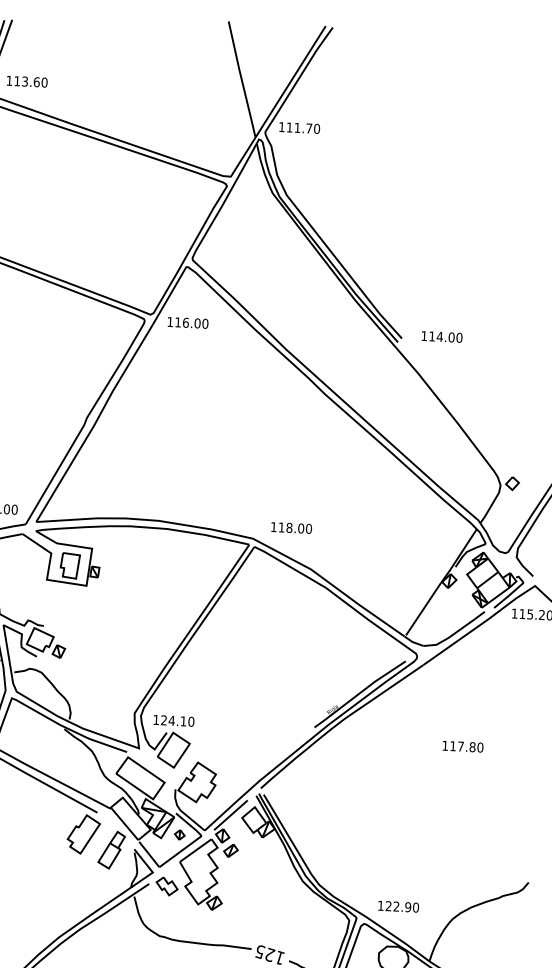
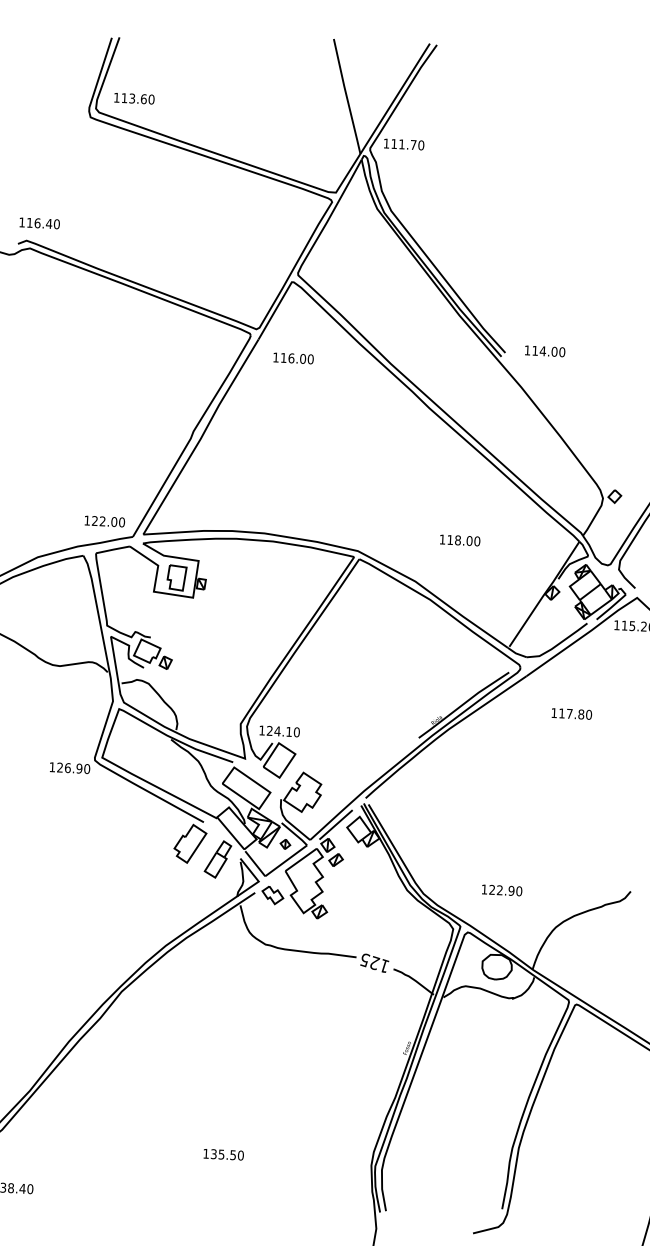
text: (187, 322) -> (293, 358), moved
text: (291, 528) -> (460, 540), moved
text: (462, 746) -> (571, 713), moved
text: (399, 906) -> (502, 890), moved

